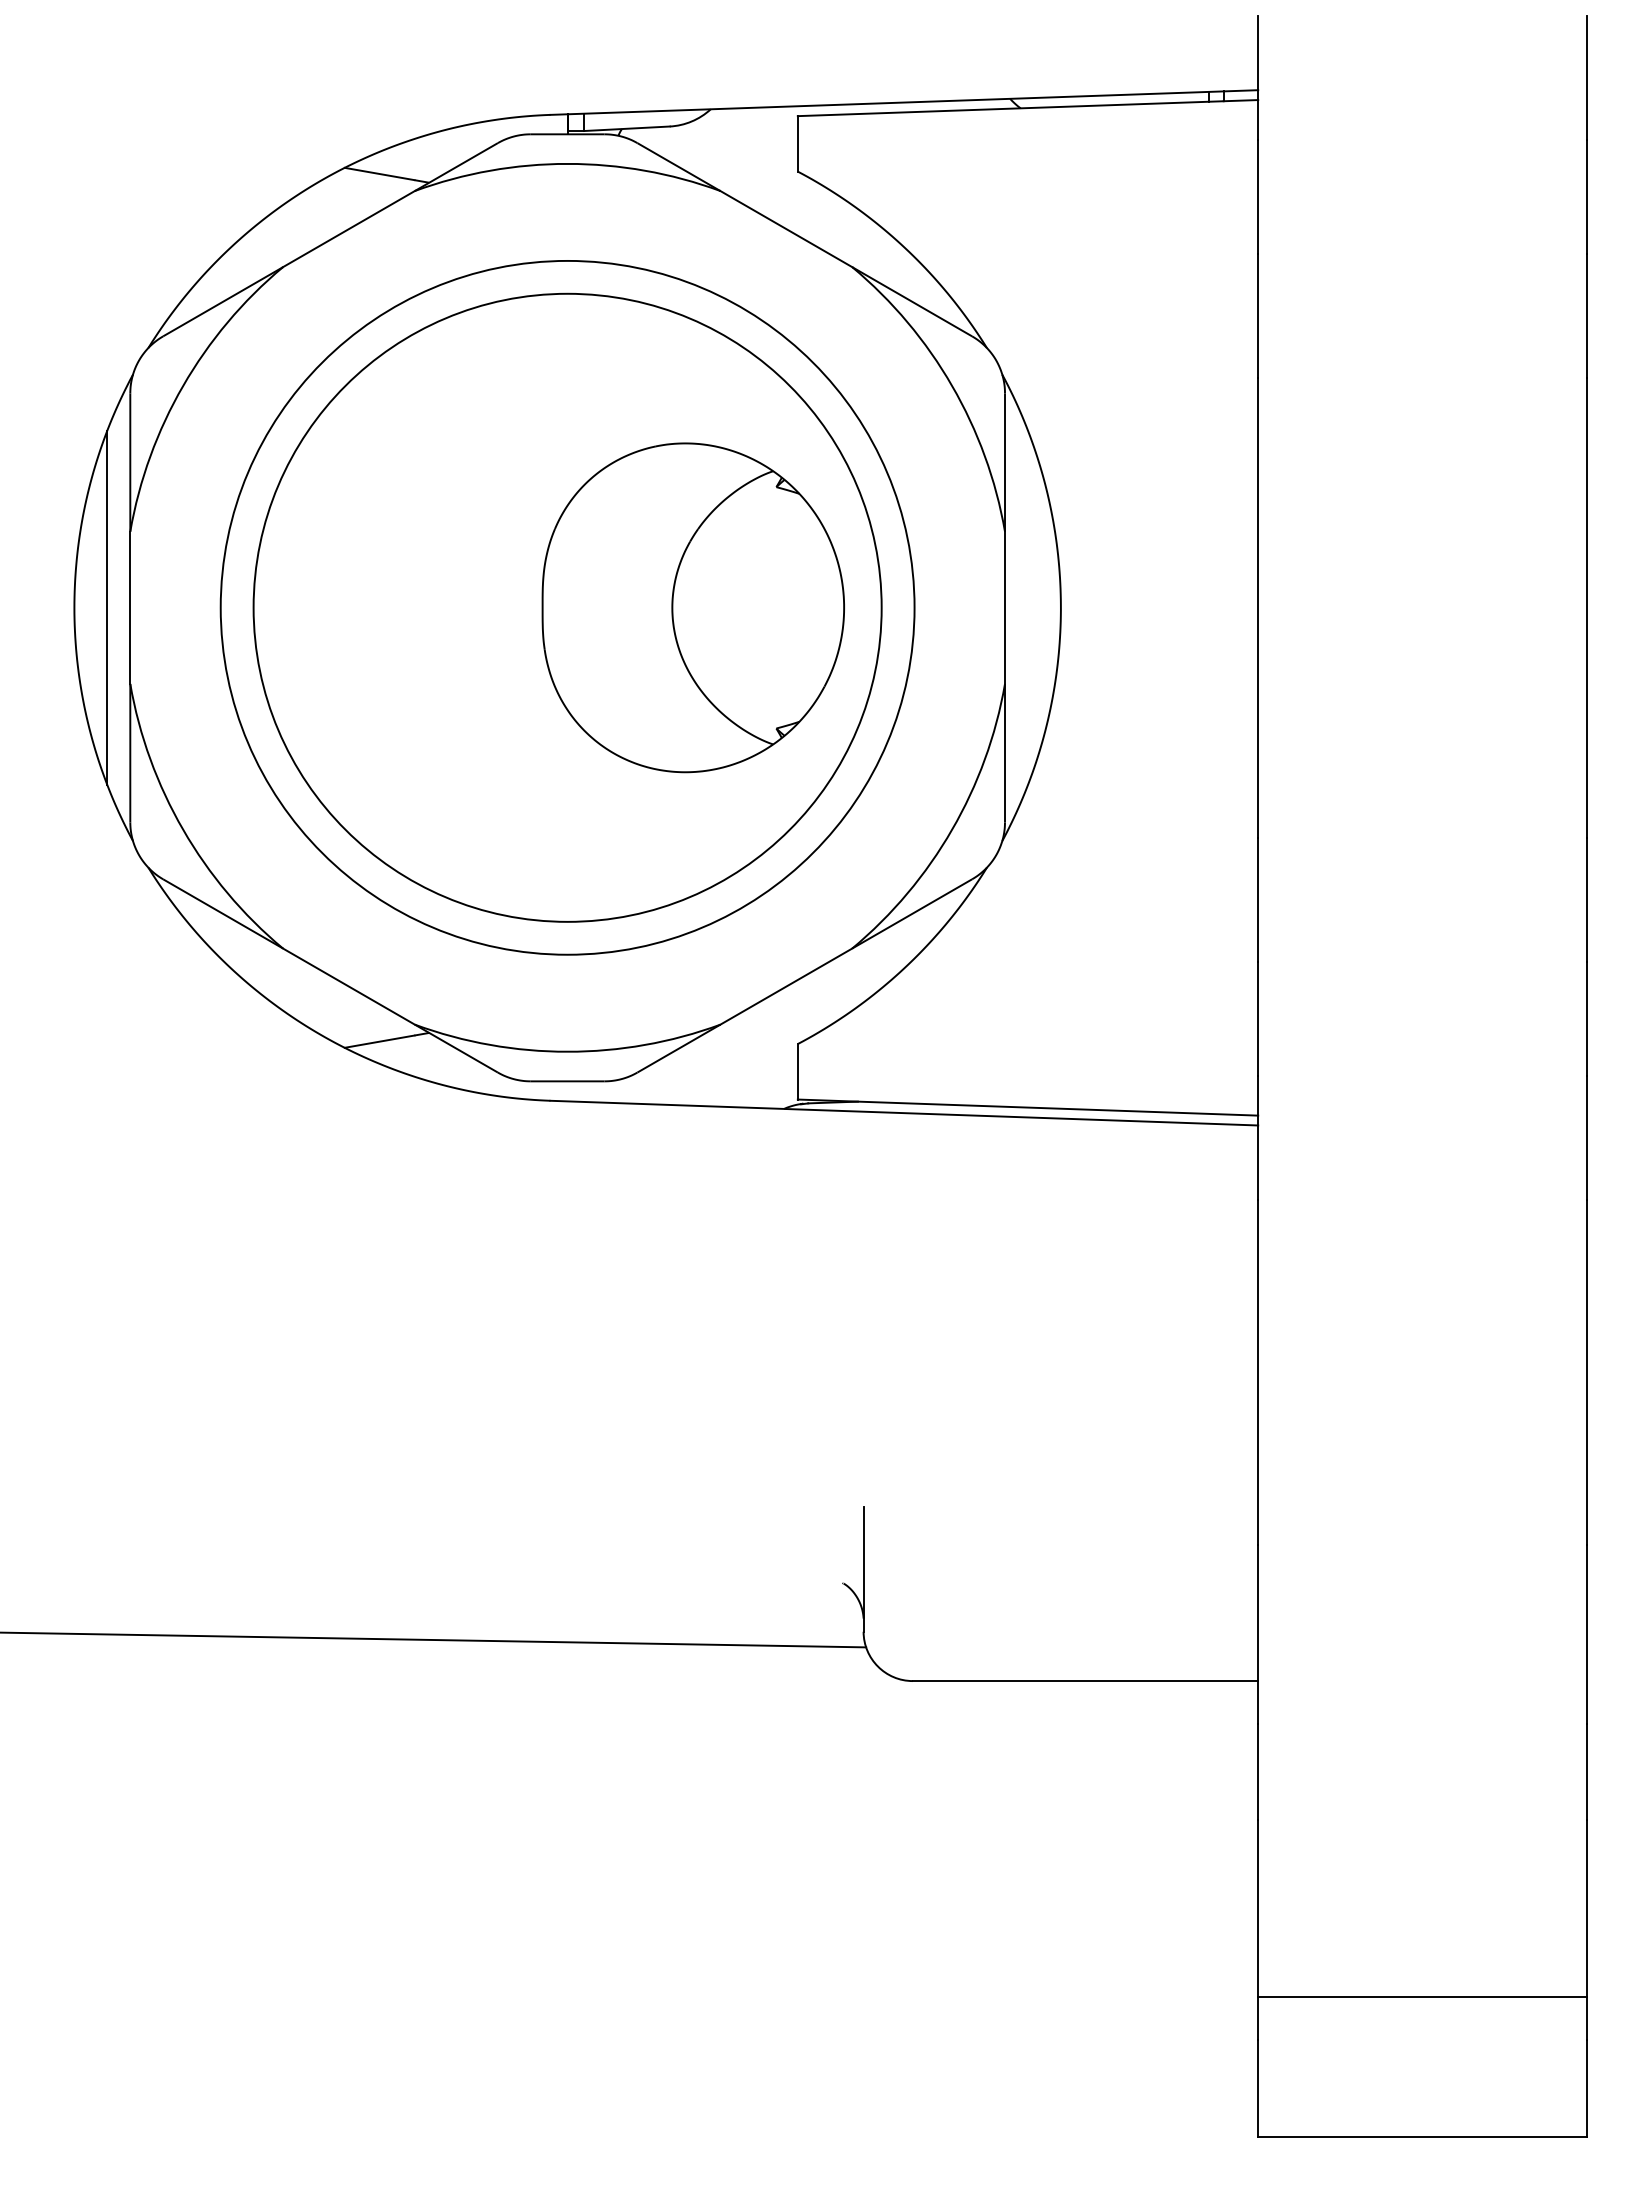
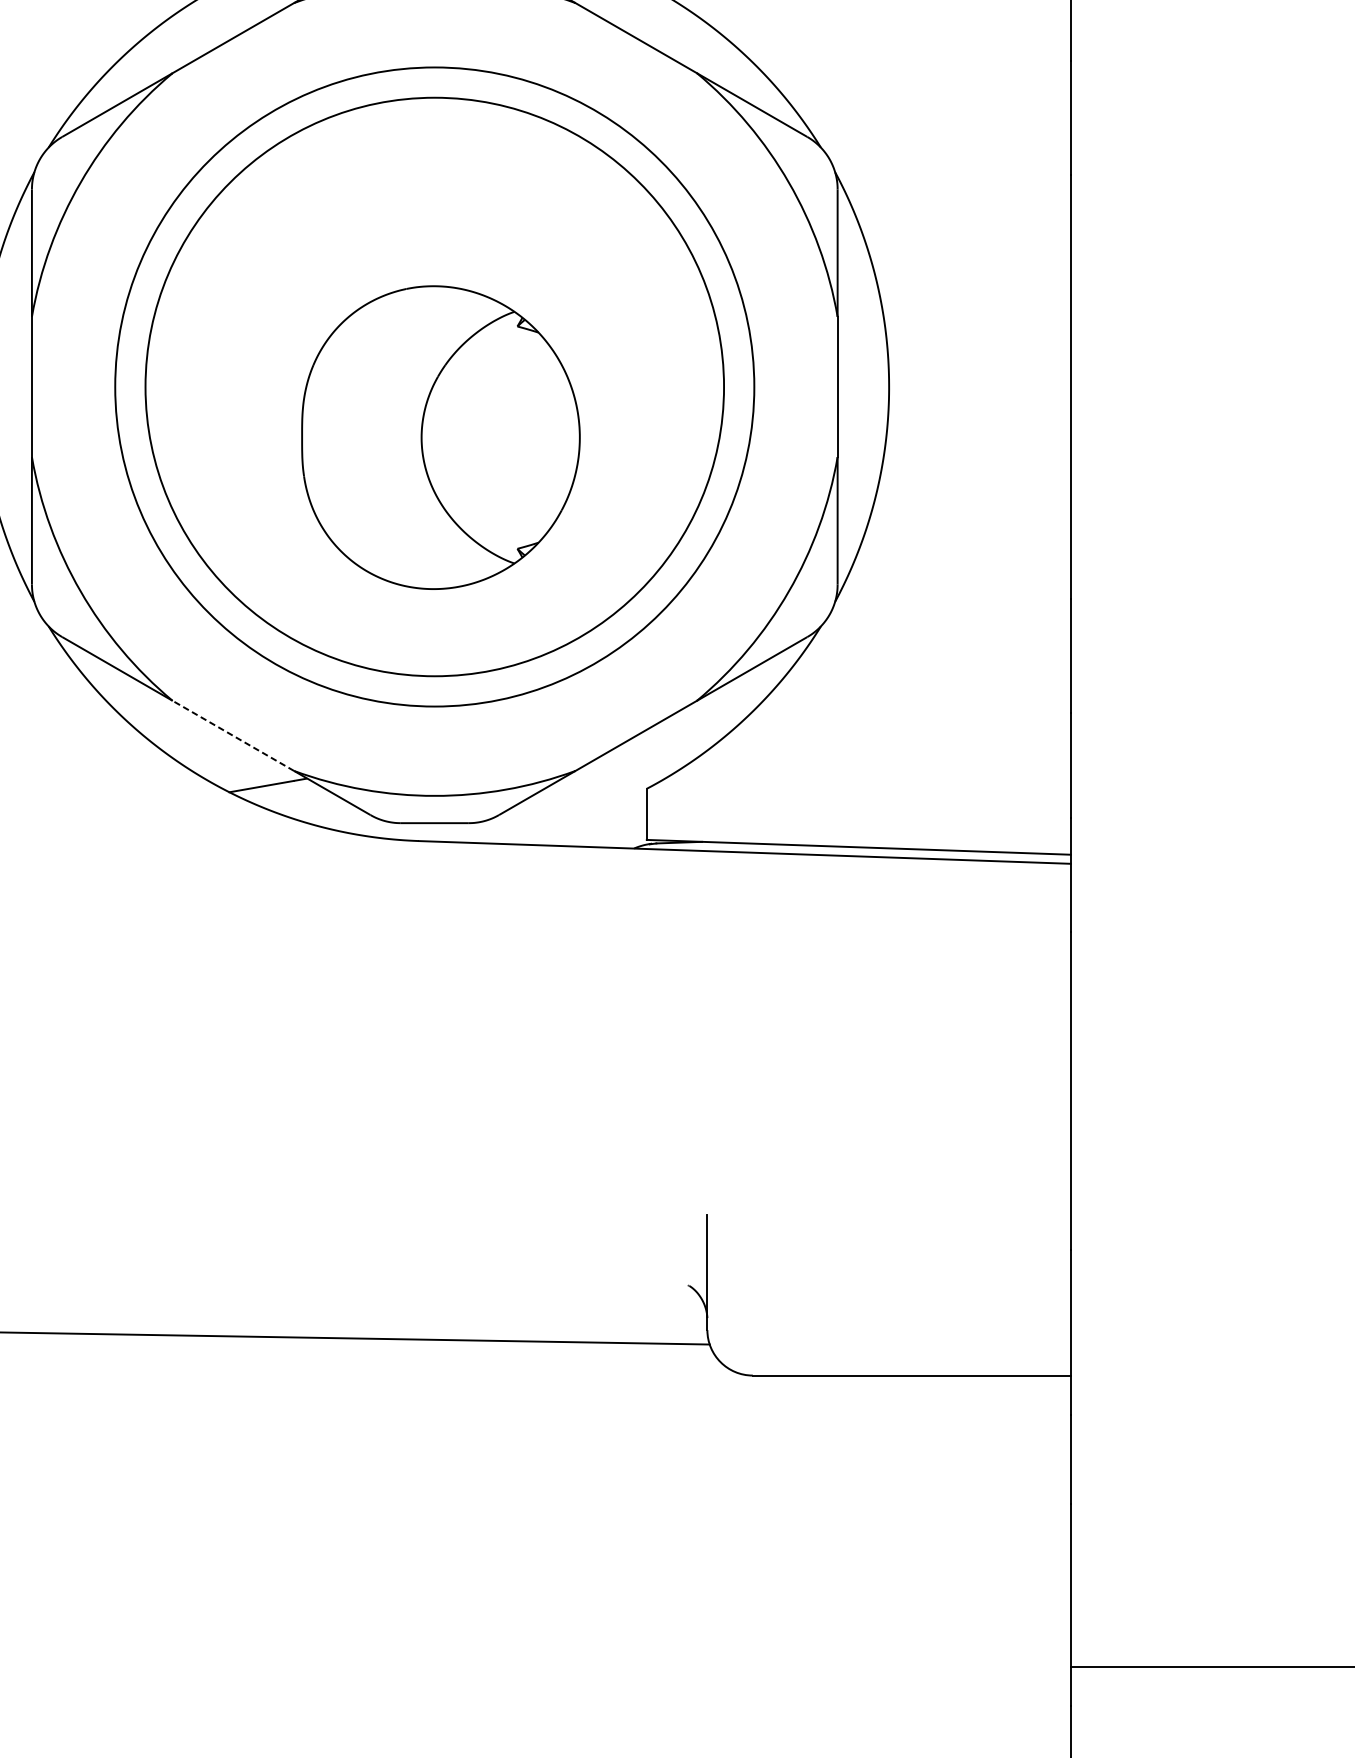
line: (107, 607) -> (10, 386), removed
part: (692, 607) -> (440, 437), moved
line: (348, 986) -> (232, 735), solid -> dashed

